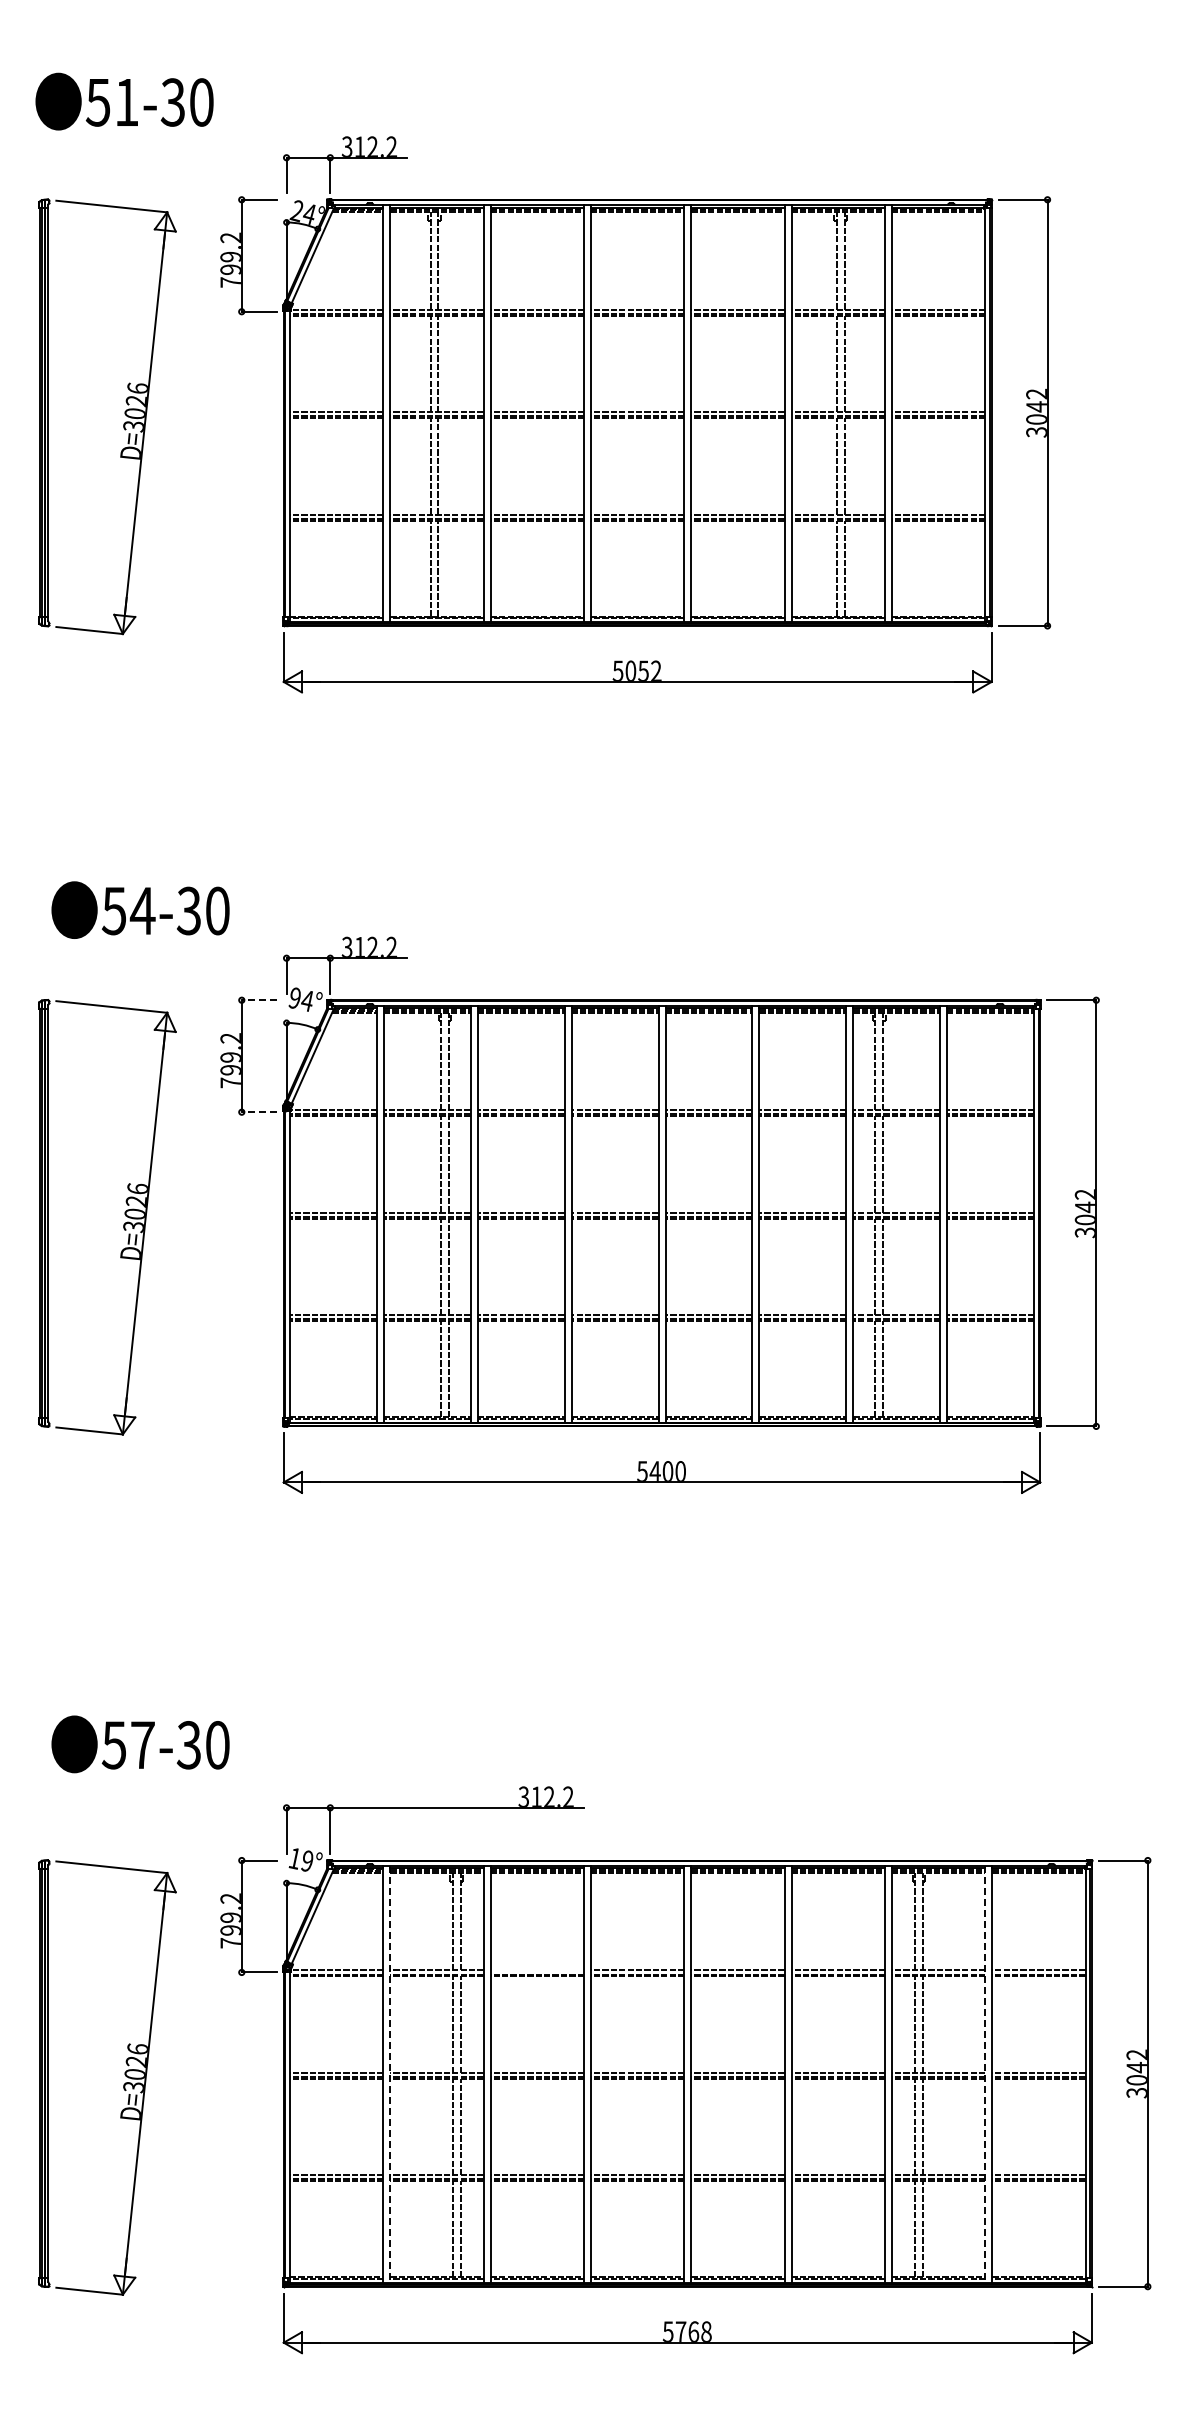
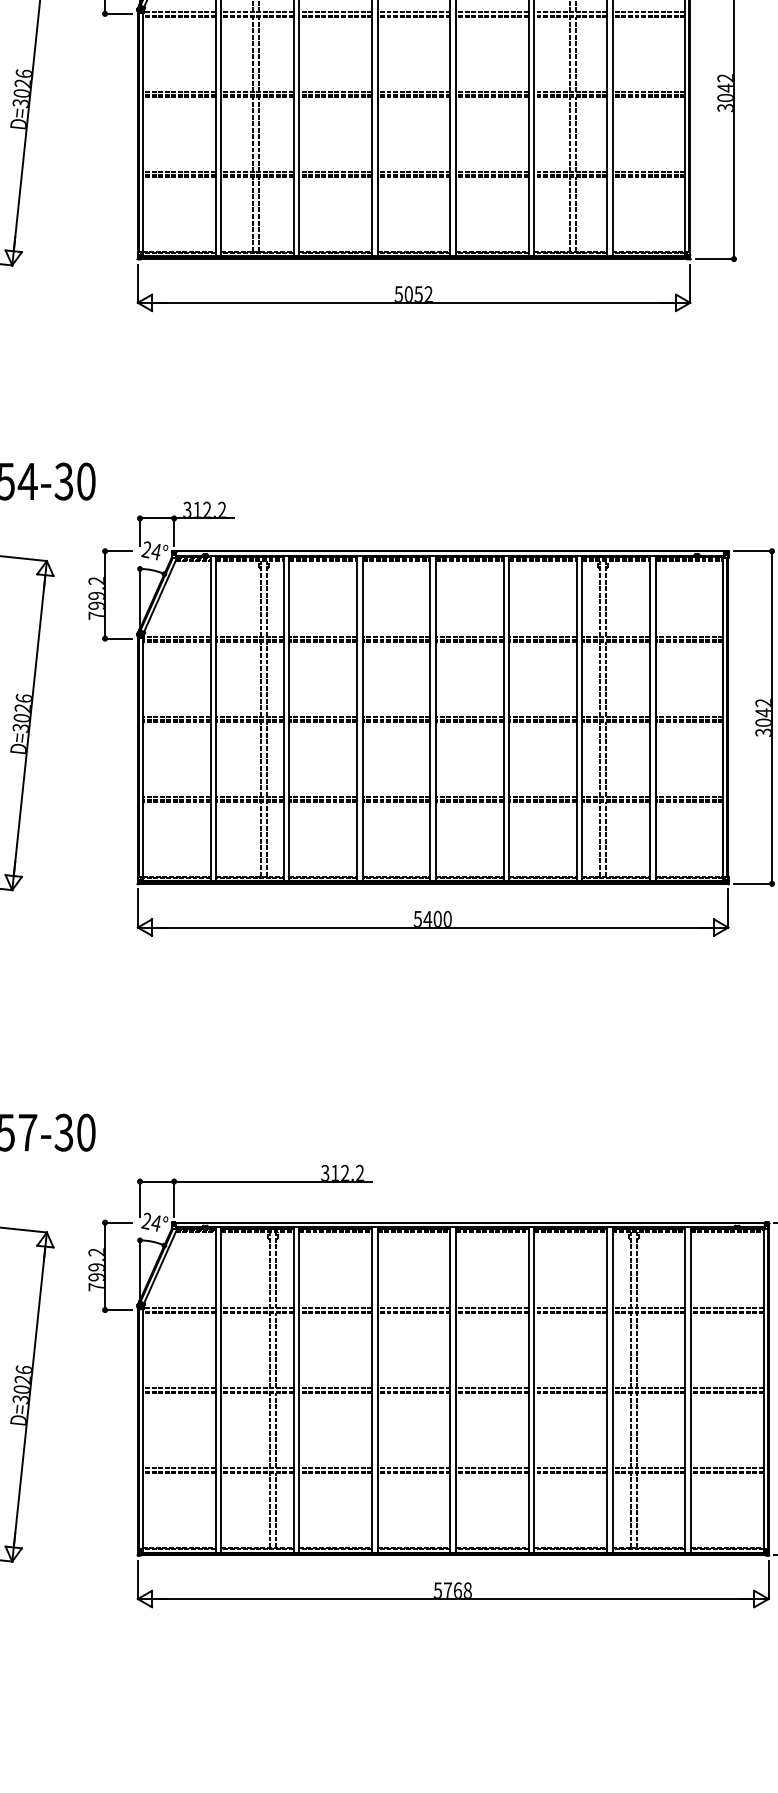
text: (293, 998) -> (145, 549), 94° -> 24°
line: (259, 1000) -> (118, 551), dashed -> solid
line: (259, 1112) -> (118, 638), dashed -> solid
text: (300, 1859) -> (150, 1221), 19° -> 24°
line: (536, 1970) -> (335, 1308), added
line: (390, 2074) -> (221, 1389), dashed -> solid
line: (985, 2074) -> (685, 1389), dashed -> solid

